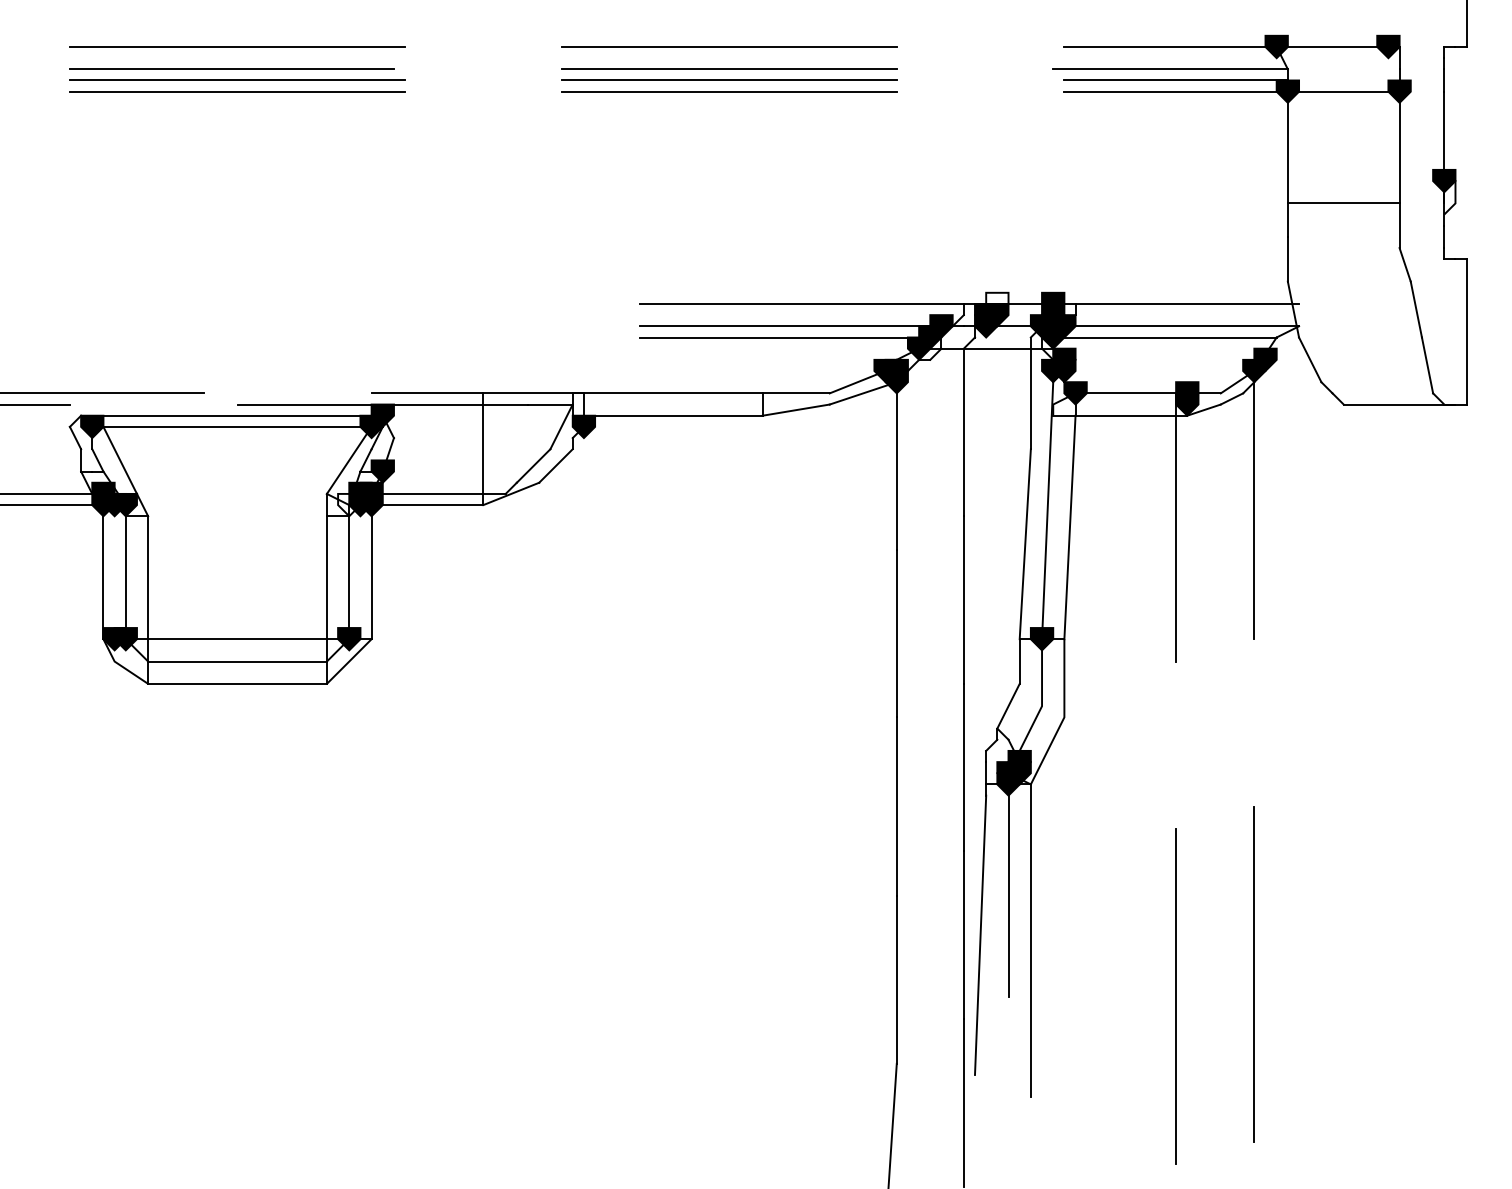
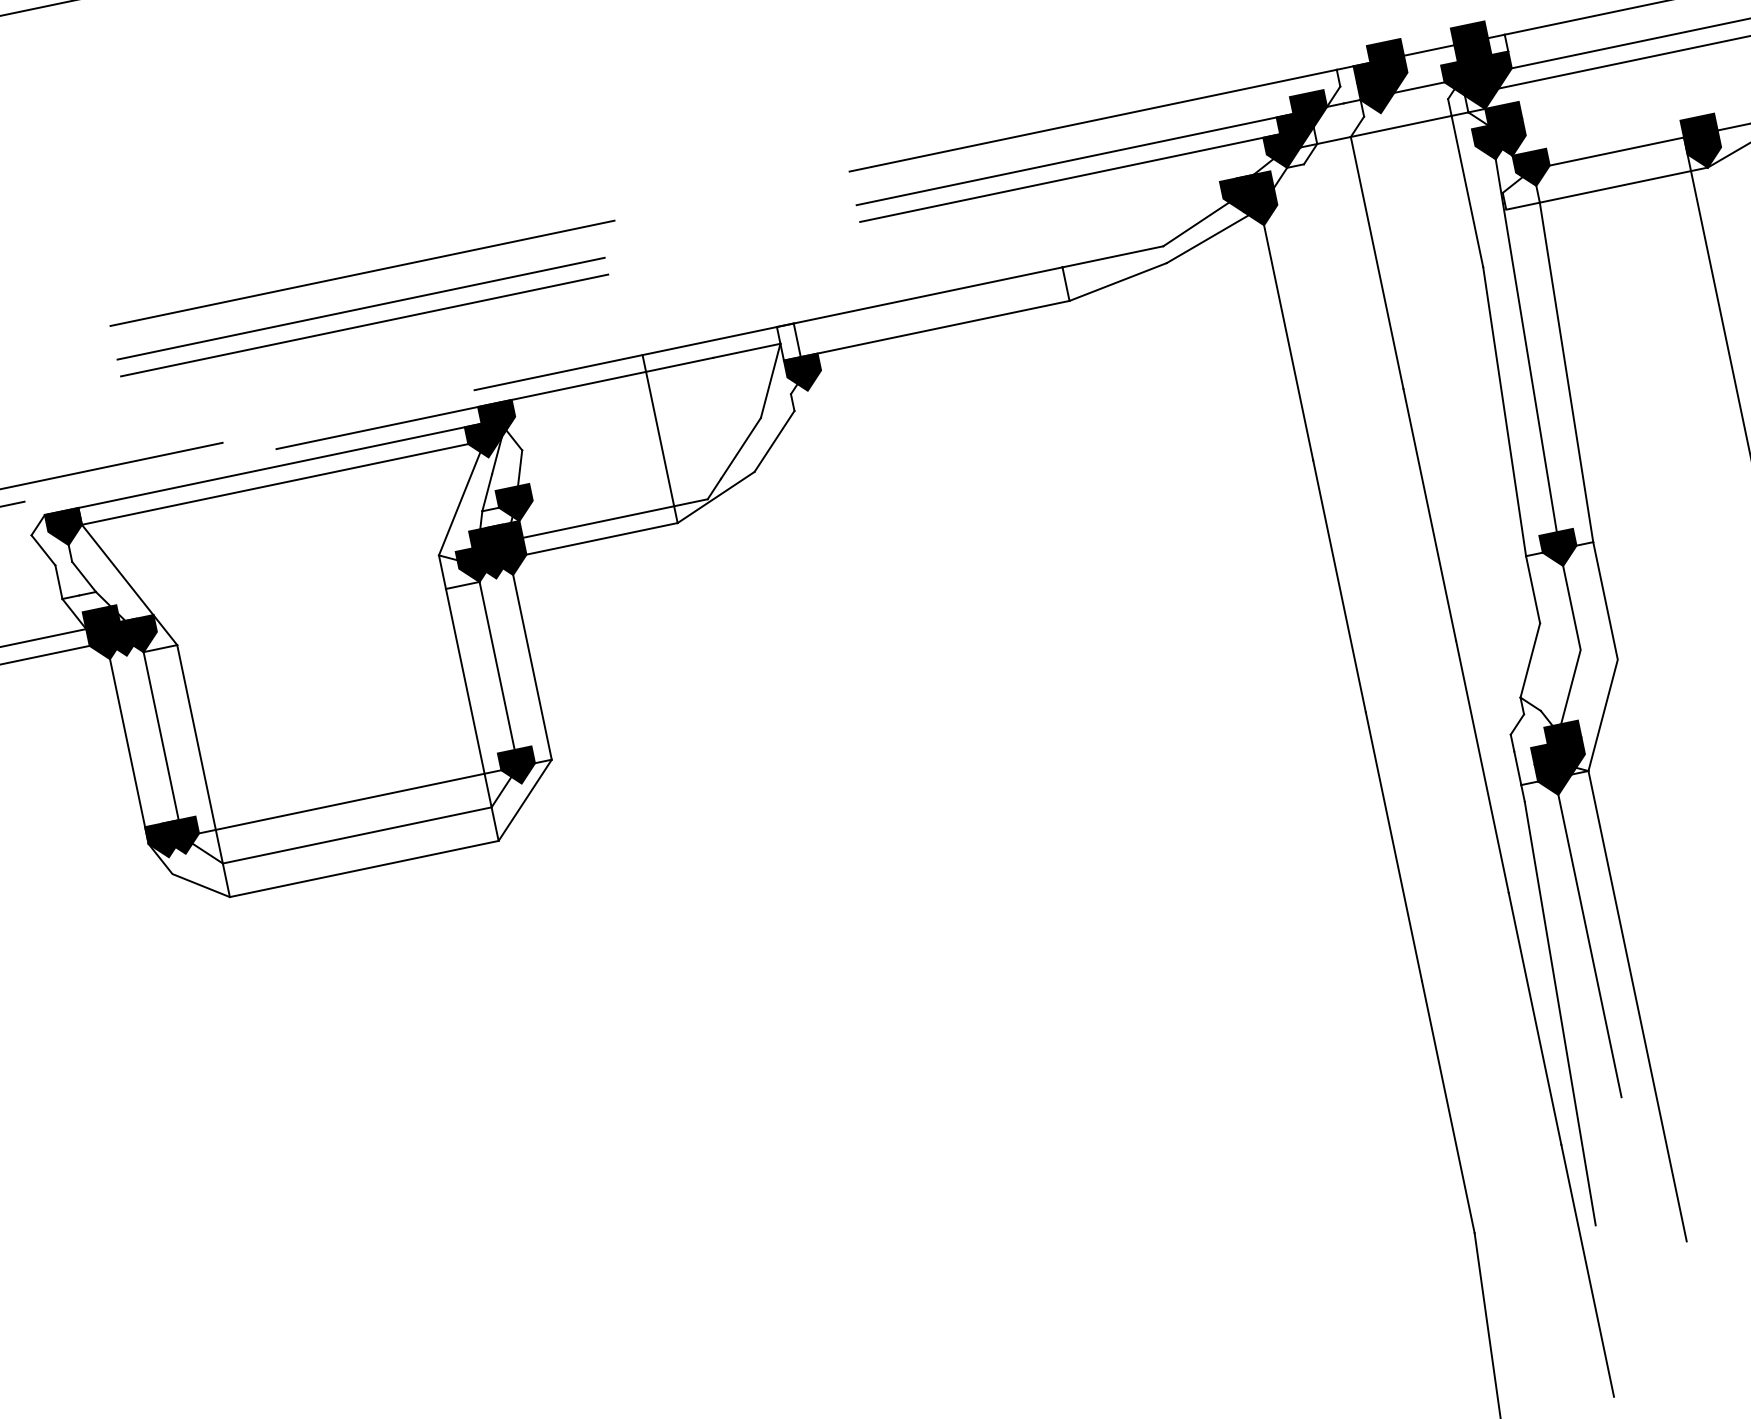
line: (315, 303) -> (361, 272), added
fill: (997, 303) -> (1387, 58), added
line: (310, 326) -> (361, 308), added
line: (310, 337) -> (365, 325), added
fill: (349, 504) -> (476, 564), added

